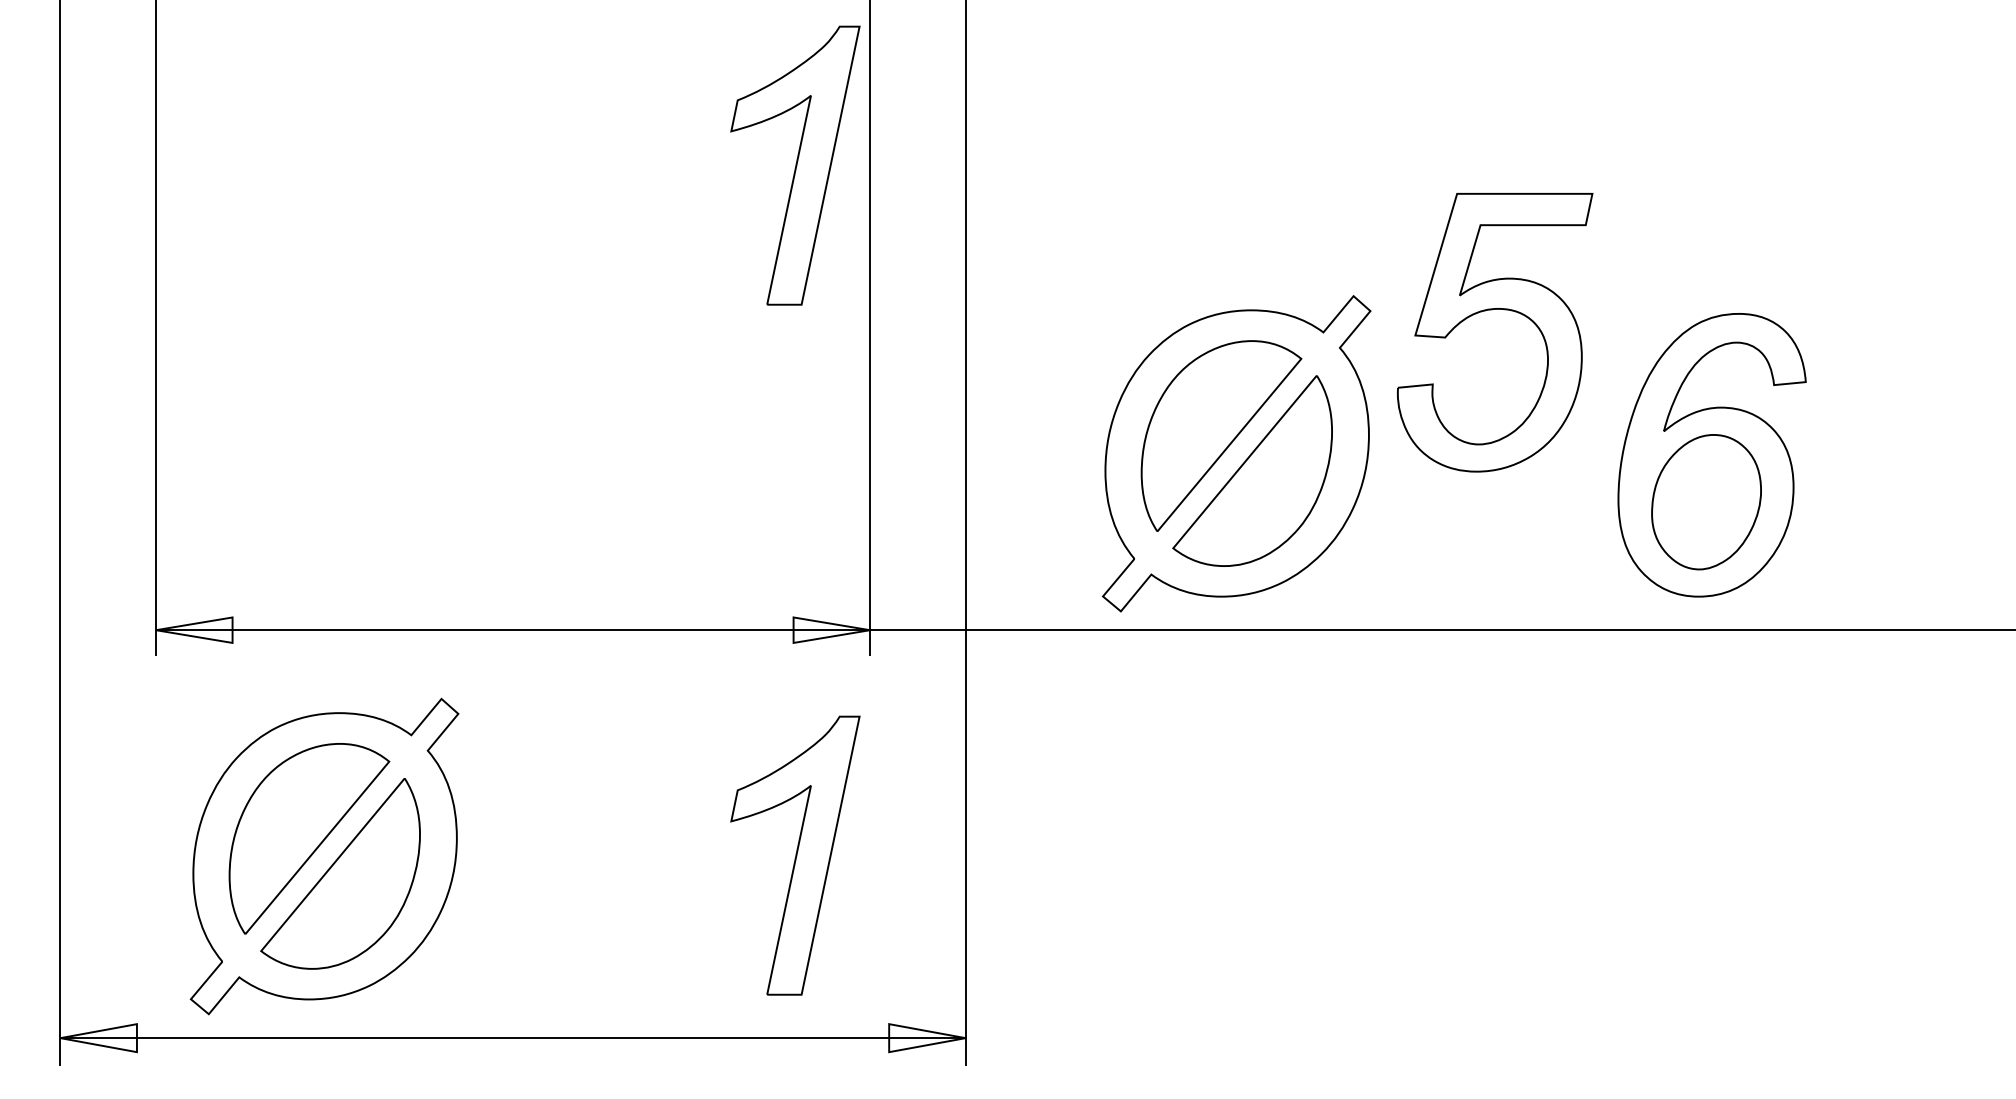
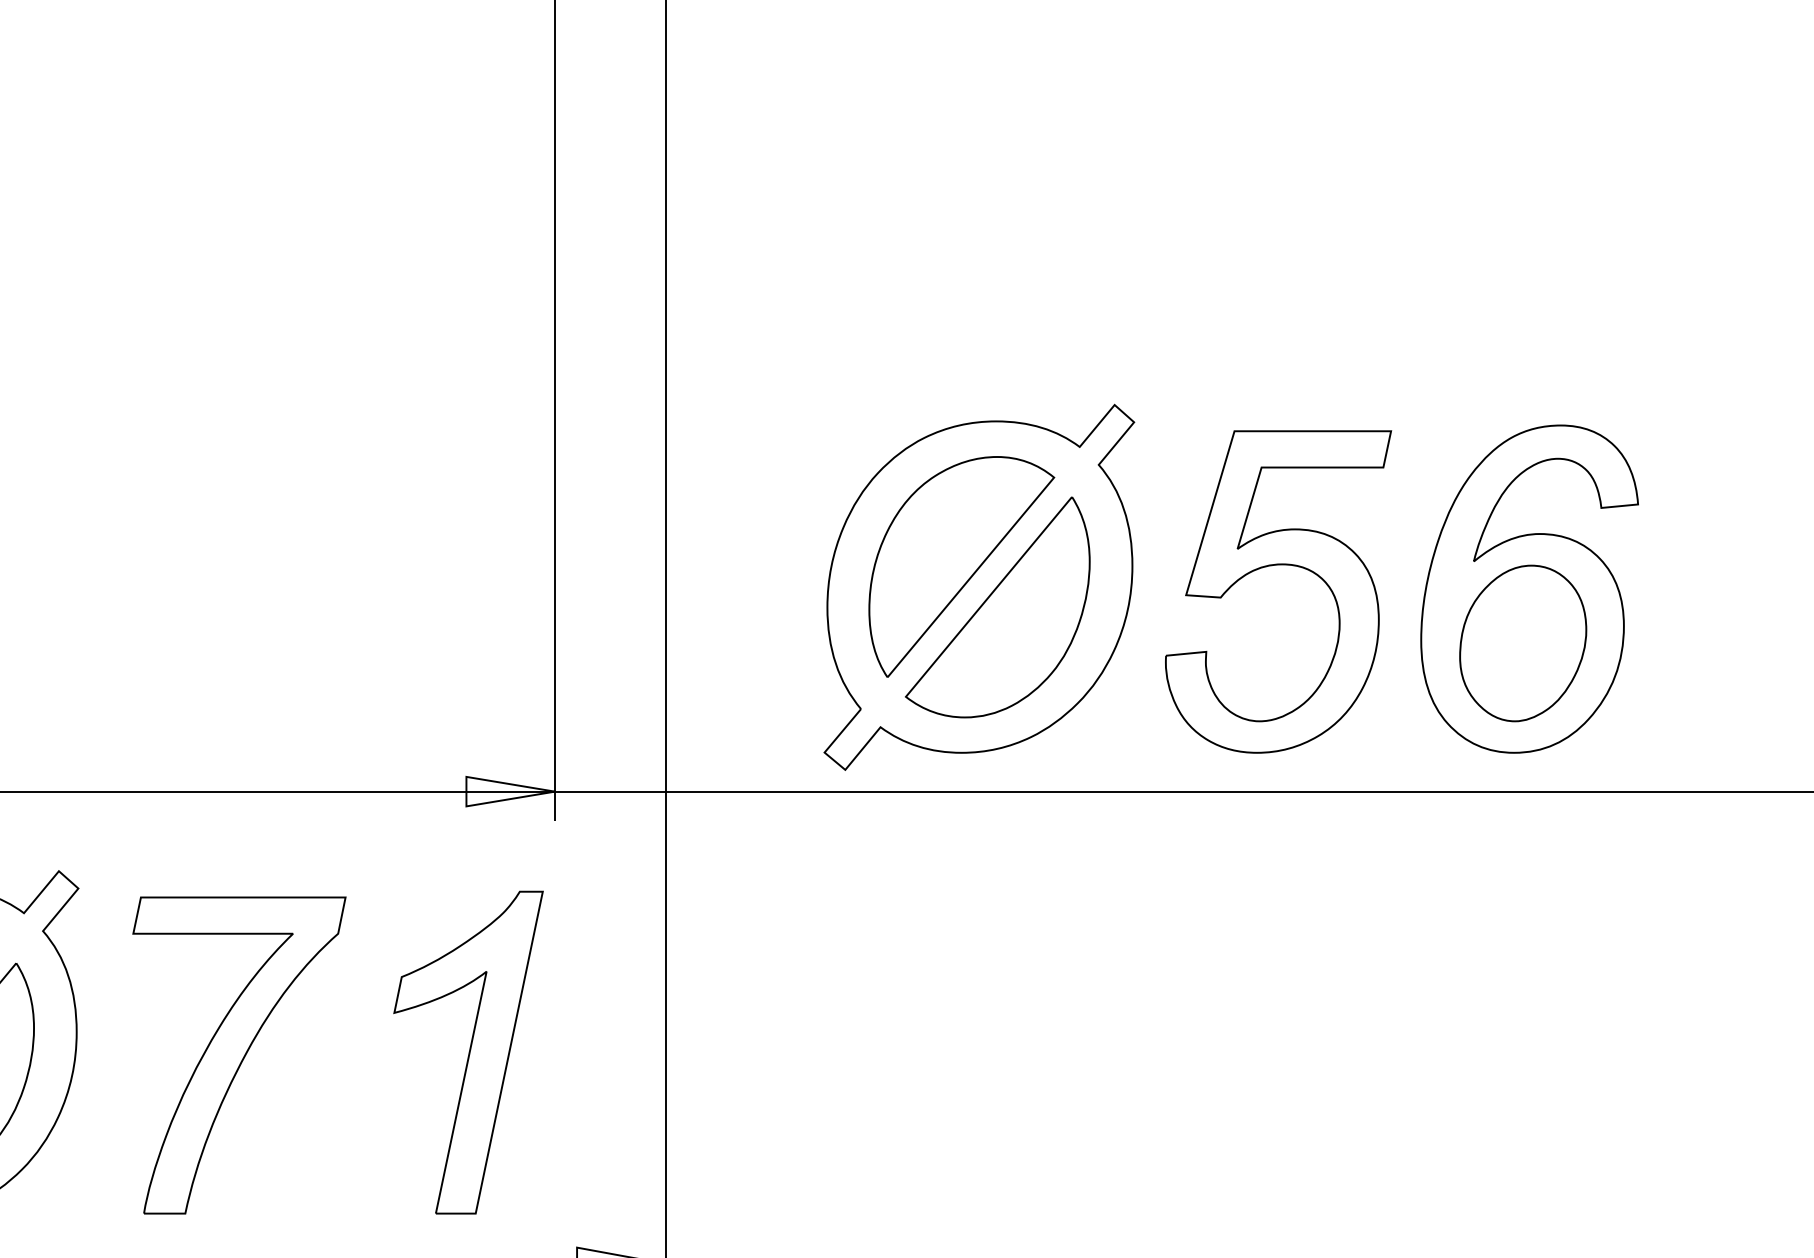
part: (795, 165) -> (468, 253), removed
part: (1492, 310) -> (1275, 566), moved
part: (597, 857) -> (239, 1054), added

